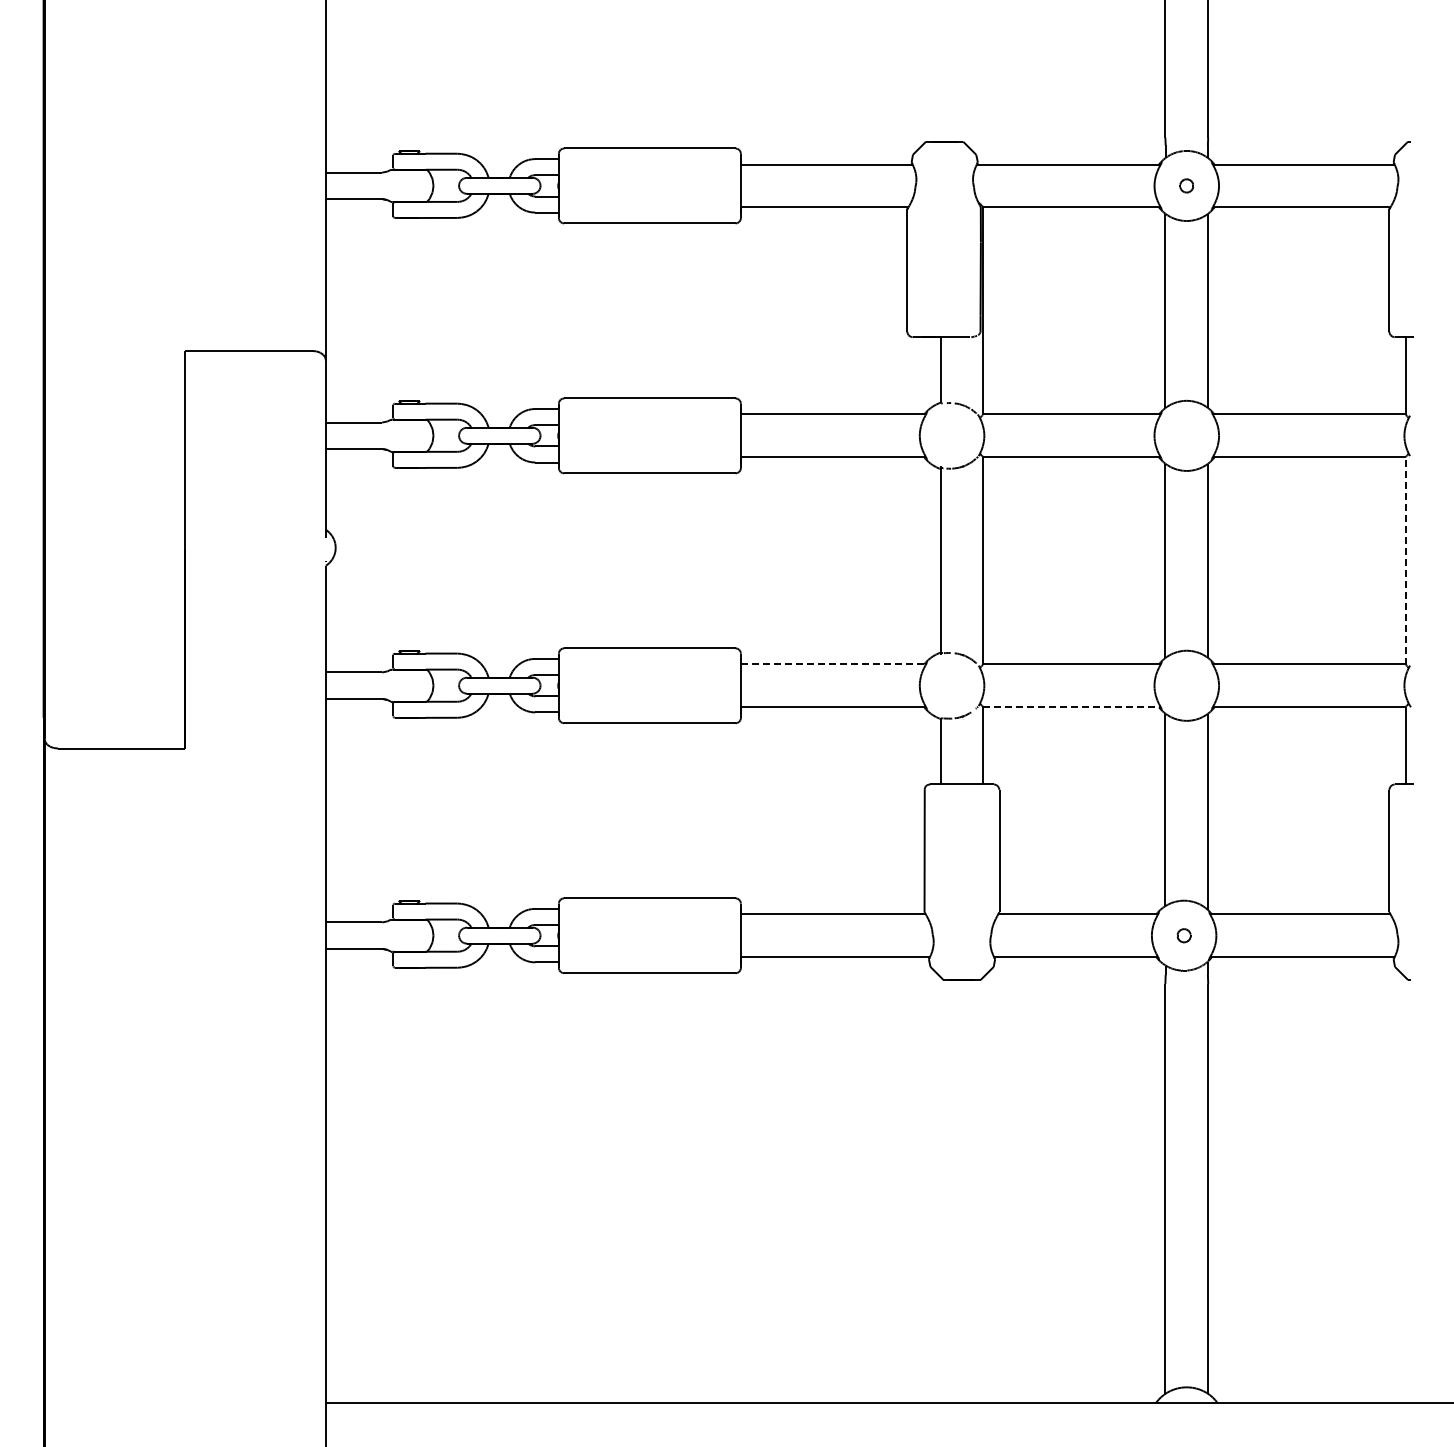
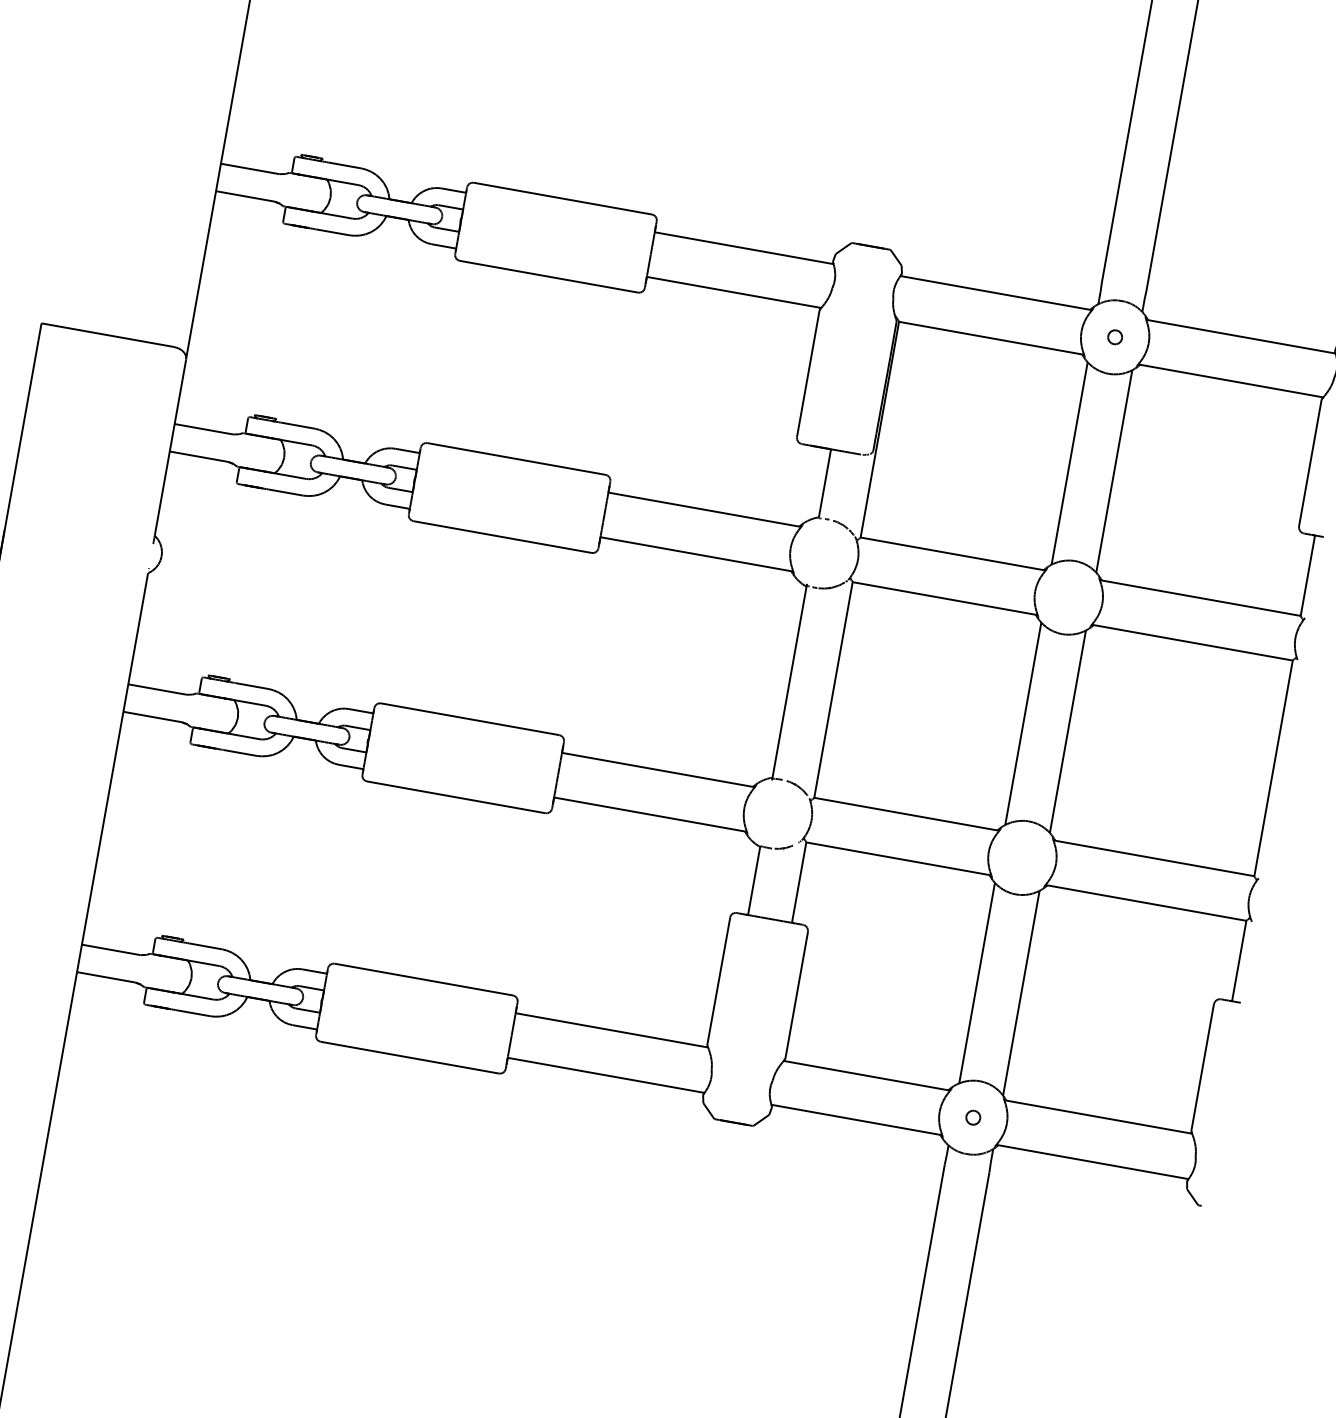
line: (1405, 560) -> (1273, 767), dashed -> solid
line: (833, 664) -> (658, 770), dashed -> solid
line: (1071, 707) -> (898, 859), dashed -> solid

